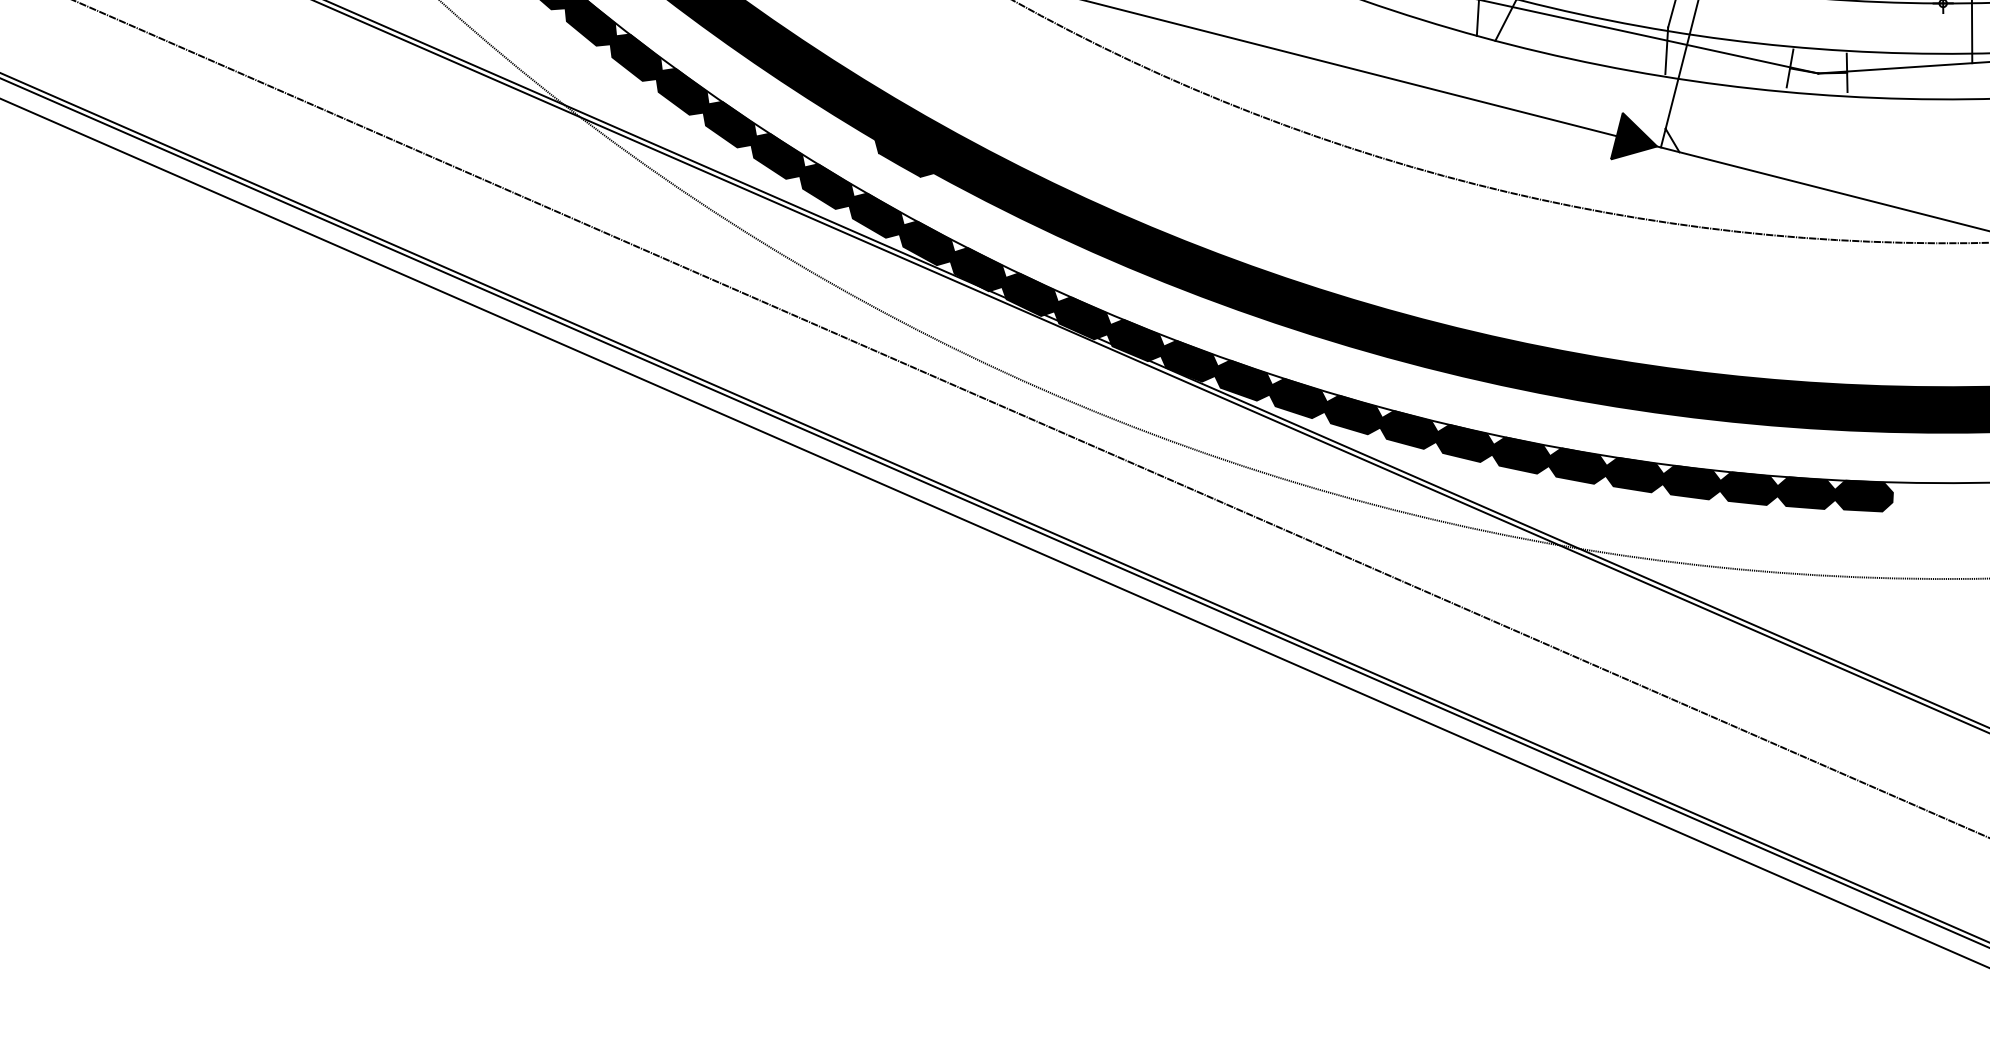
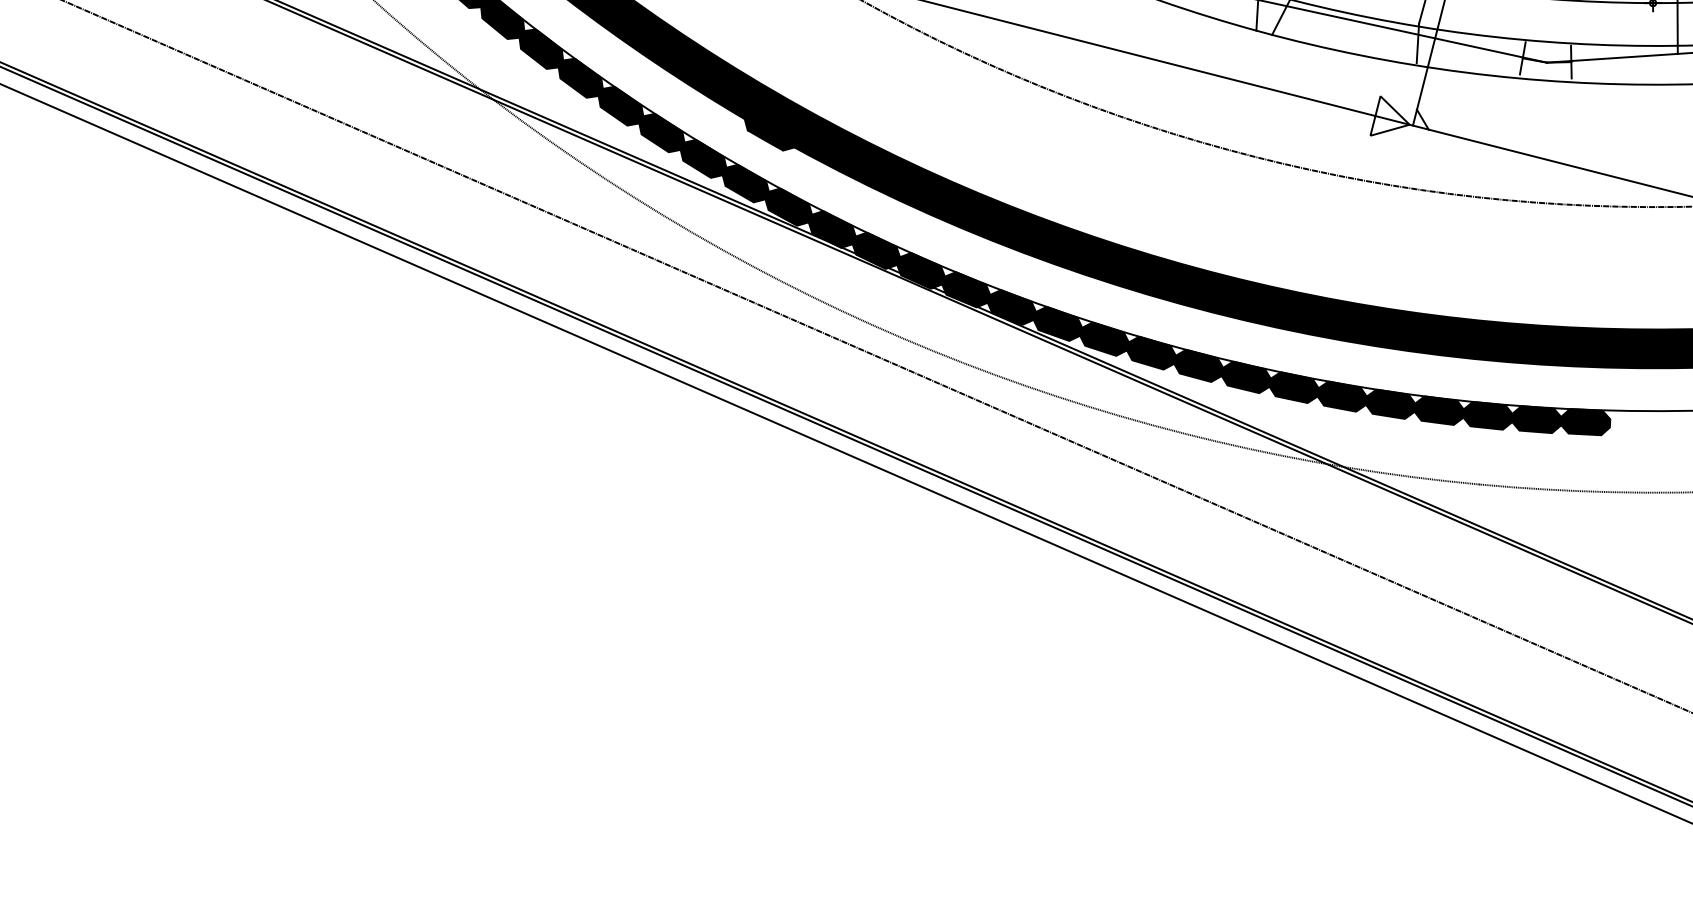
fill: (1633, 135) -> (1389, 115), removed

